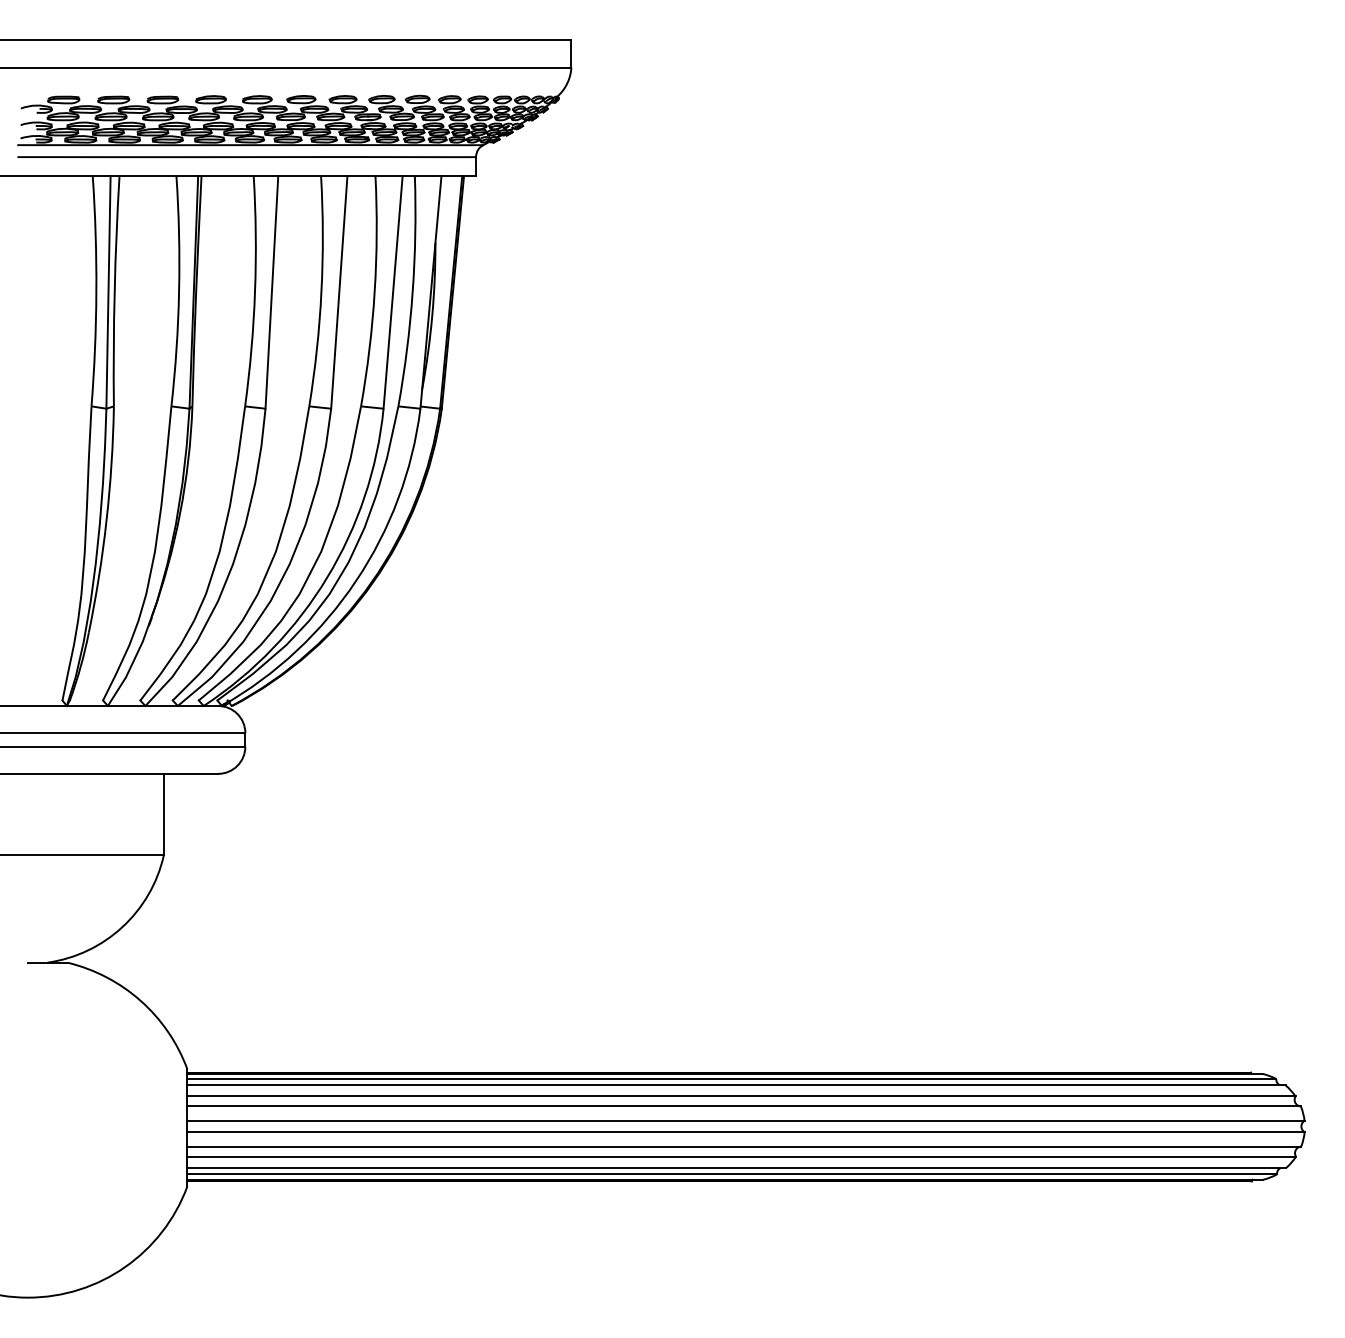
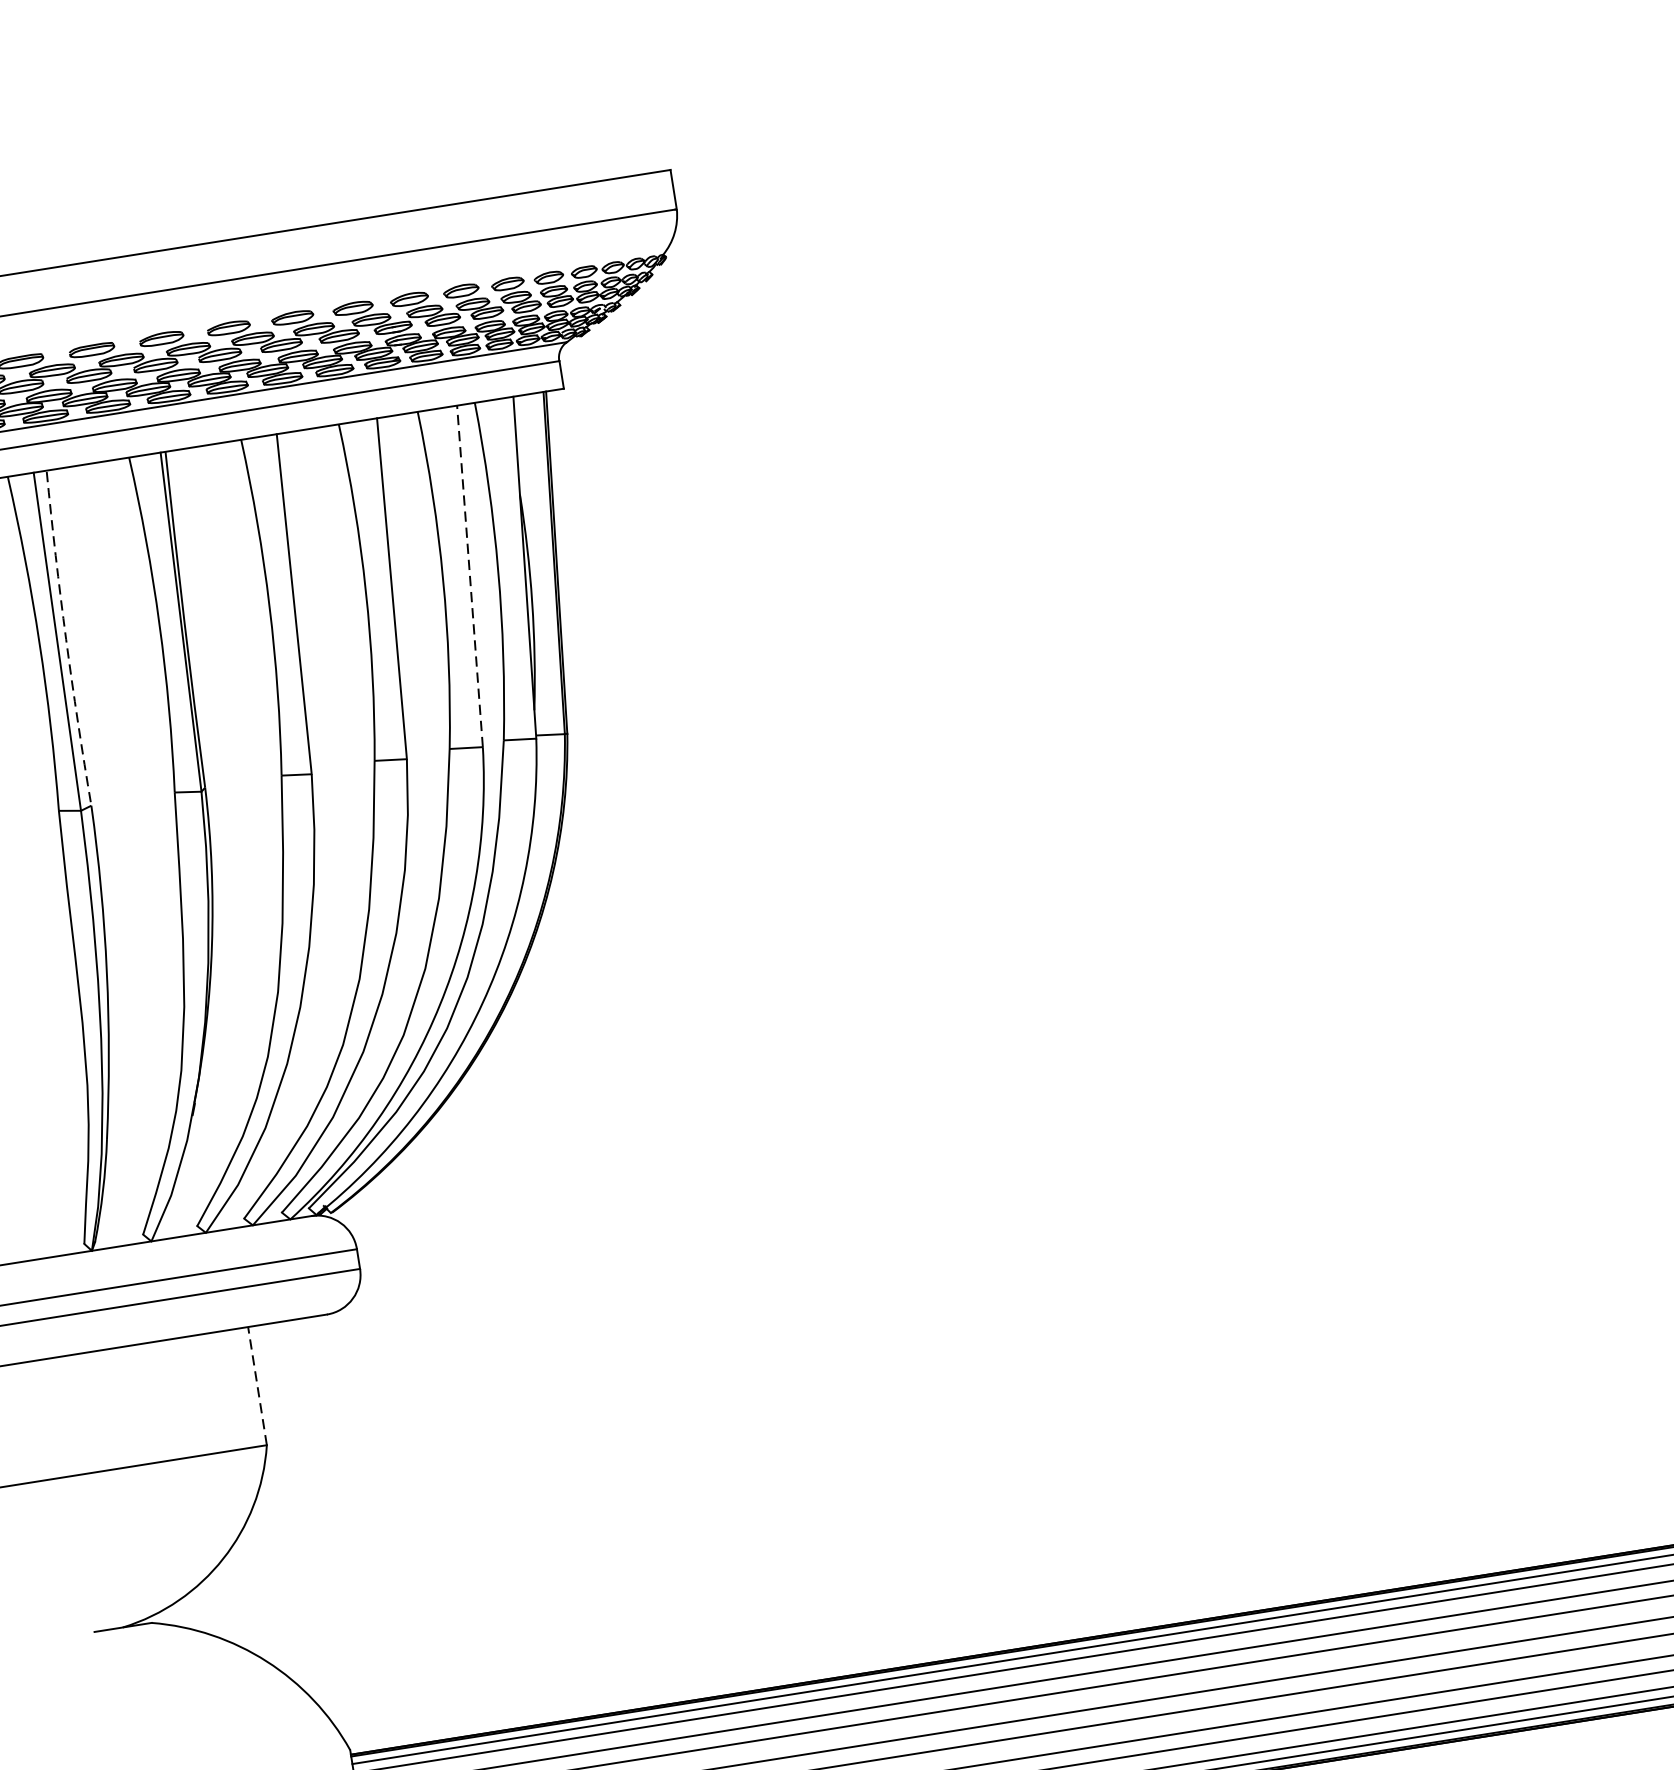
arc: (114, 291) -> (65, 639), solid -> dashed
line: (393, 292) -> (470, 576), solid -> dashed
line: (163, 814) -> (256, 1386), solid -> dashed

